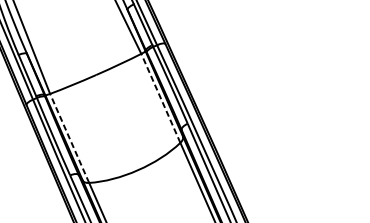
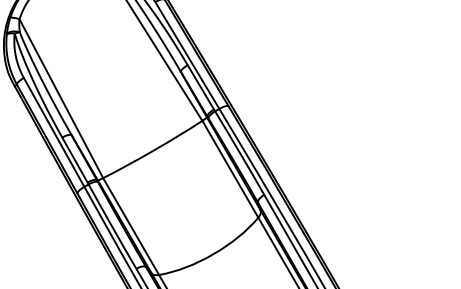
line: (160, 98) -> (230, 169), dashed -> solid
line: (69, 138) -> (131, 226), dashed -> solid

